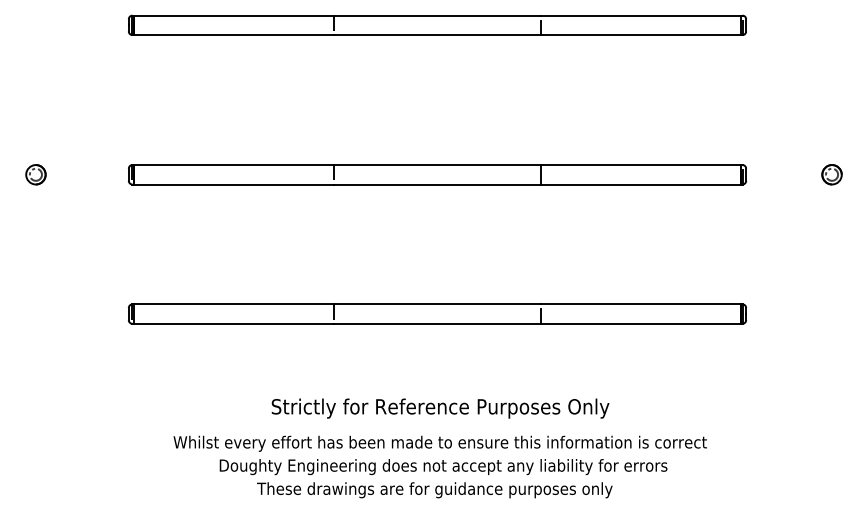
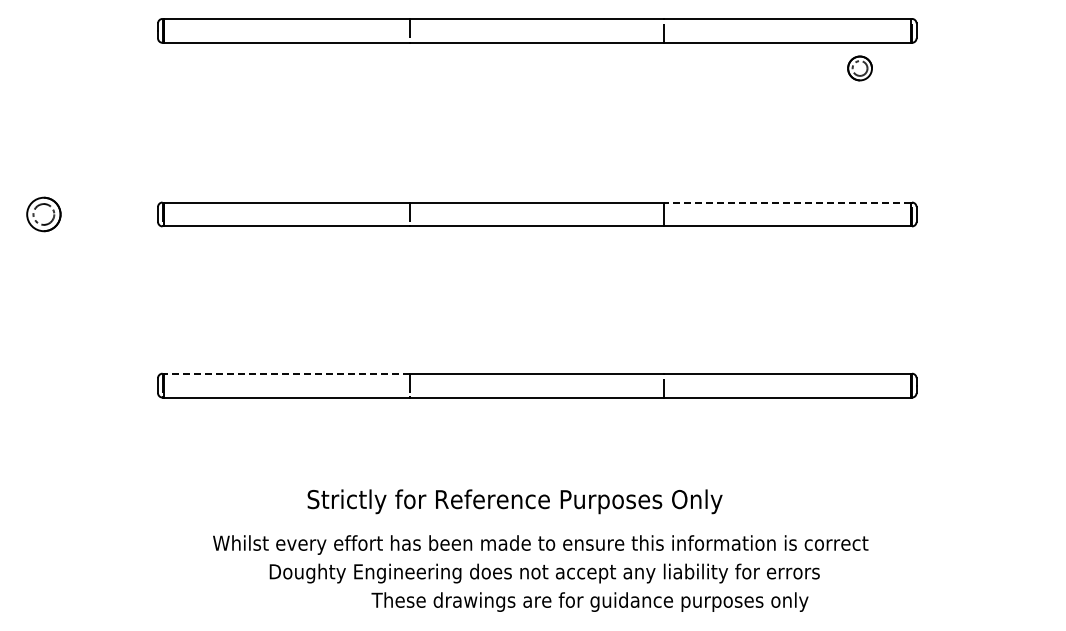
line: (640, 165) -> (786, 202), solid -> dashed
part: (35, 174) -> (43, 214), size x1.4
part: (831, 174) -> (859, 68), moved
line: (233, 304) -> (286, 373), solid -> dashed
text: (440, 408) -> (514, 501), moved
text: (434, 489) -> (589, 601), moved

